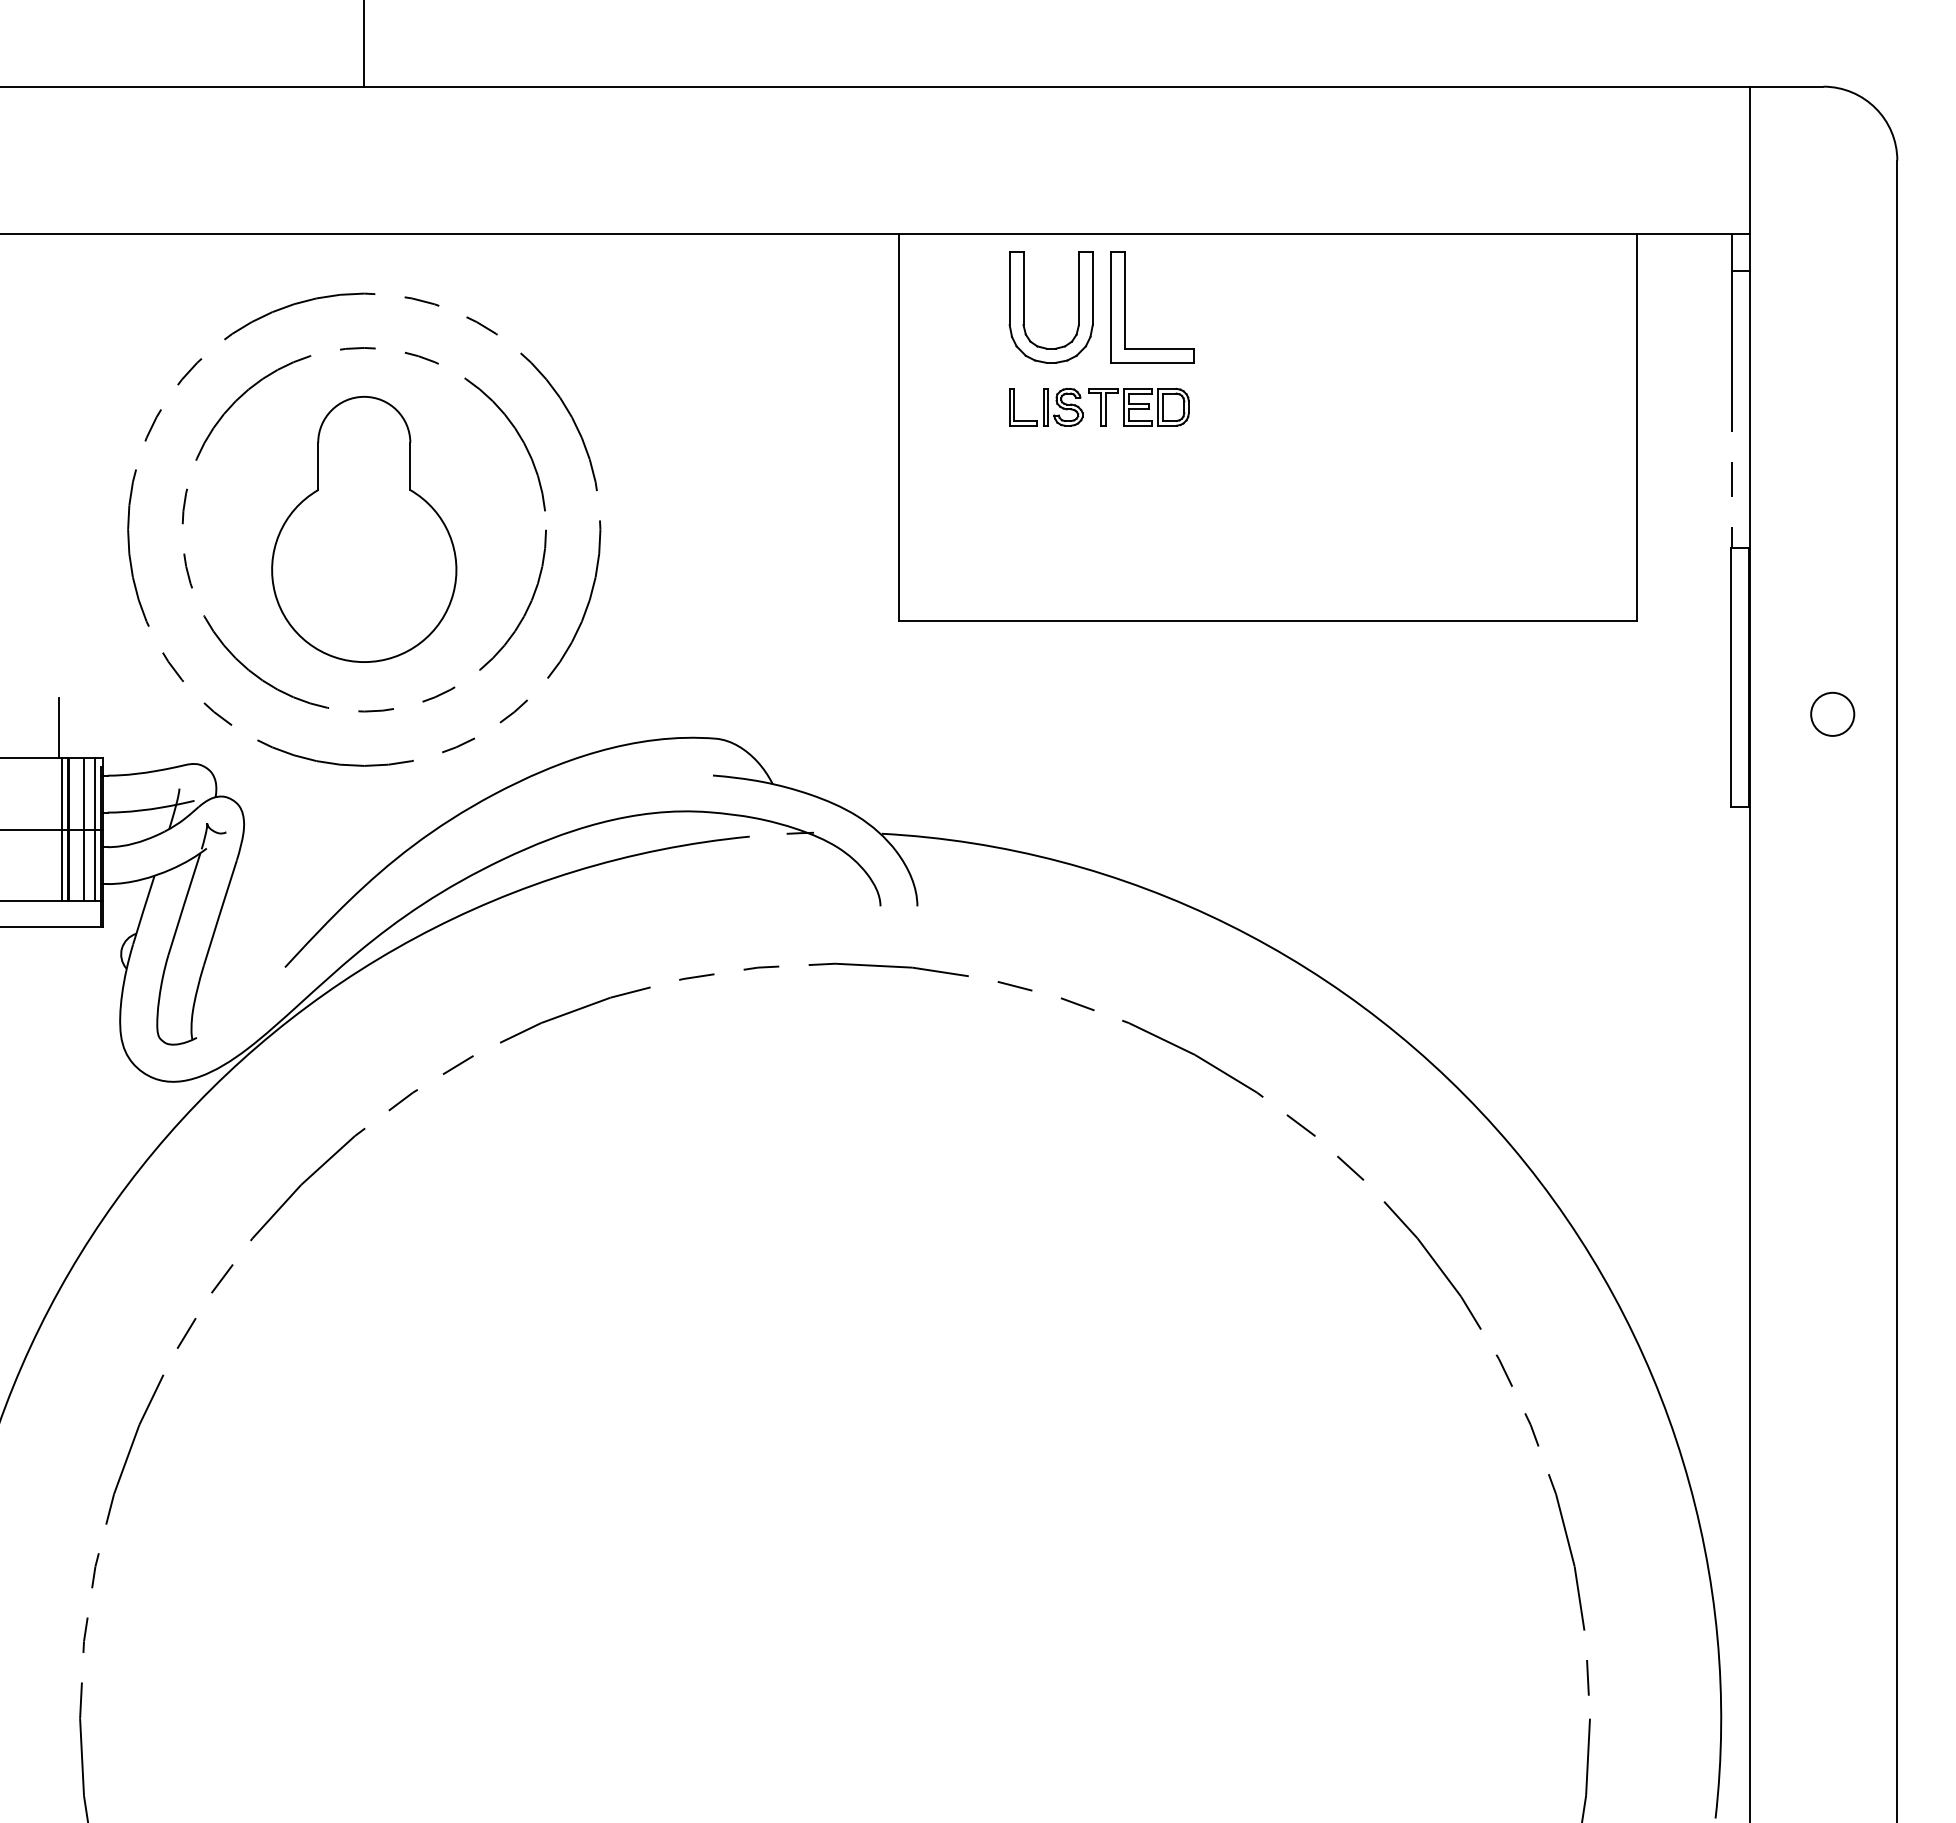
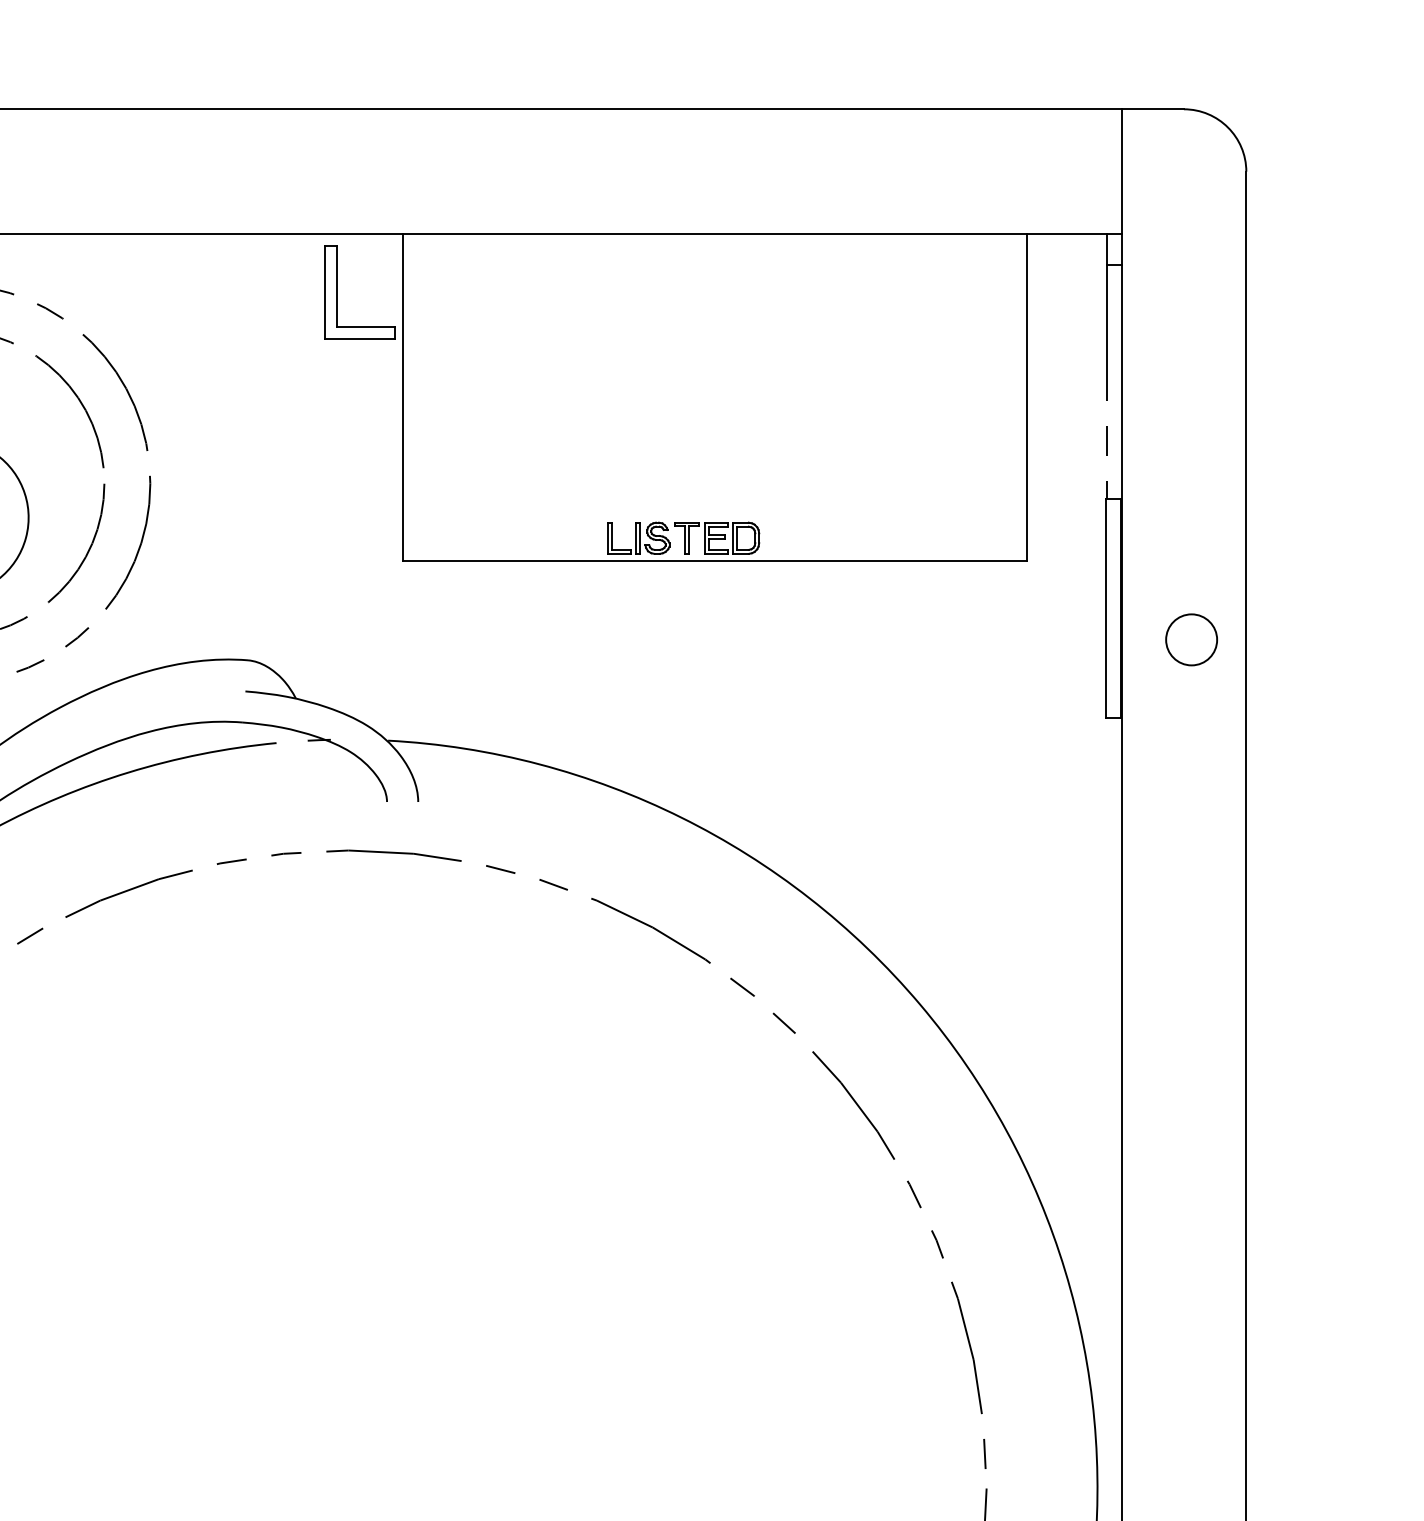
part: (1024, 307) -> (508, 295), removed
part: (1125, 307) -> (337, 292), moved
part: (1099, 406) -> (683, 537), moved
circle: (1832, 713) -> (1191, 639), size x1.4

